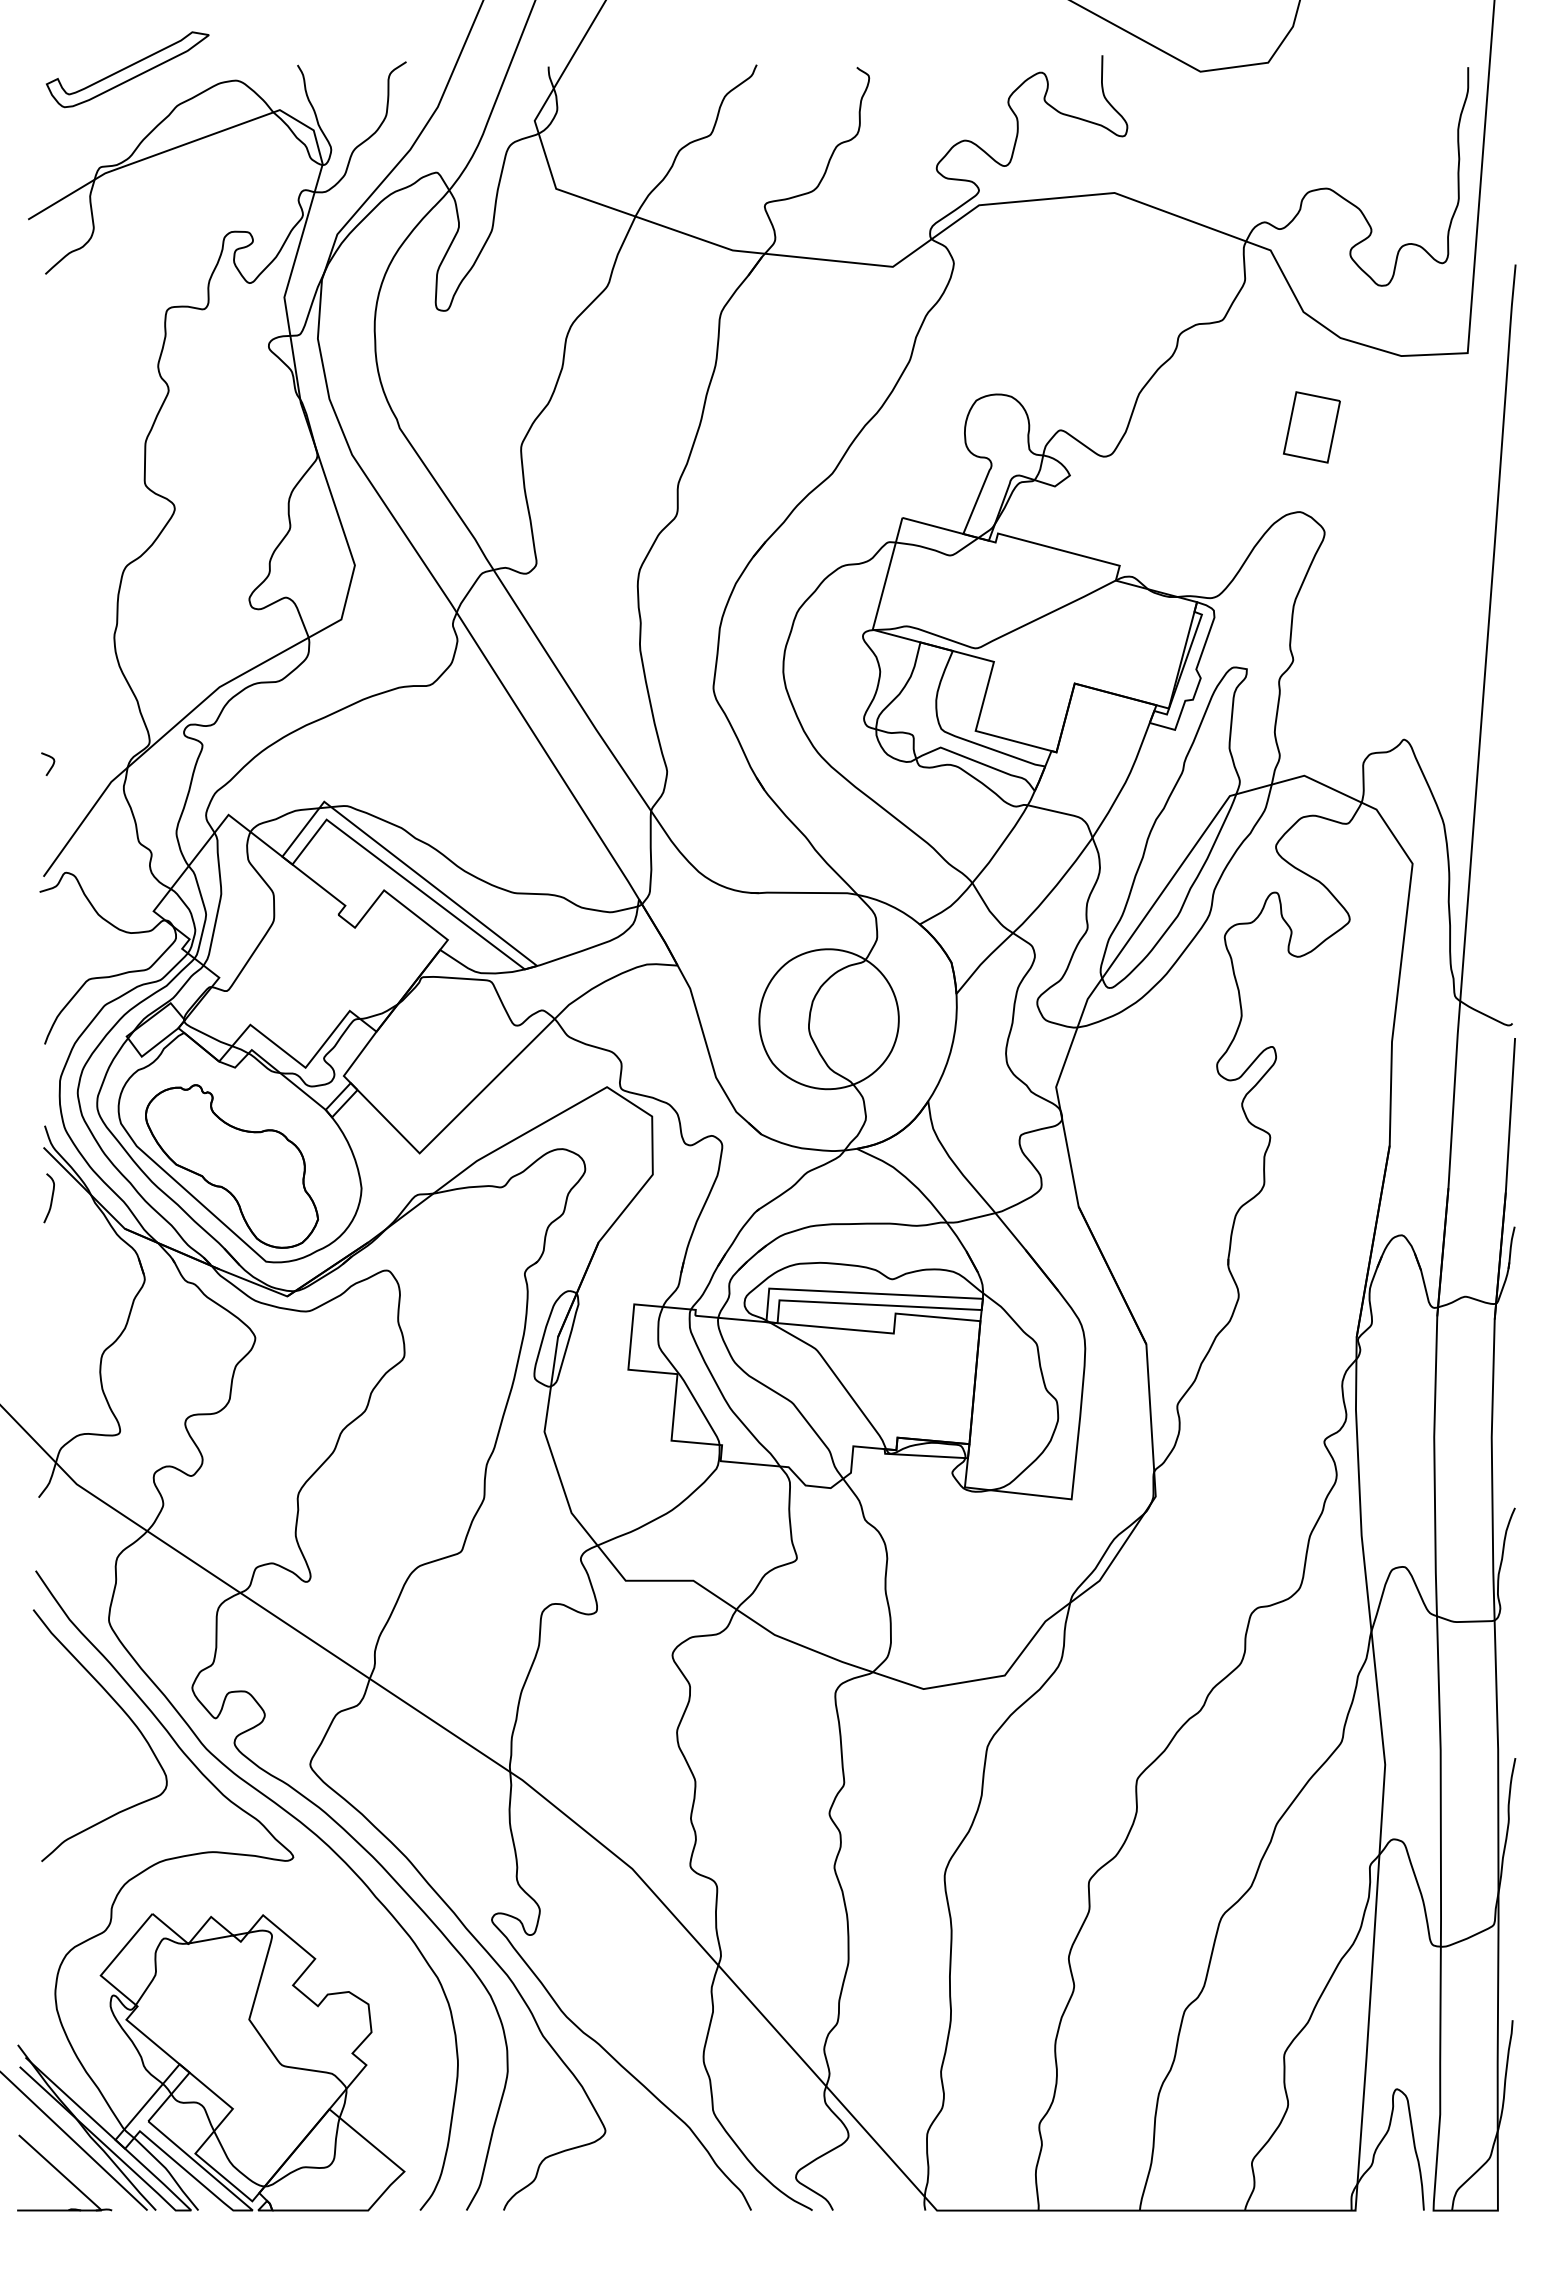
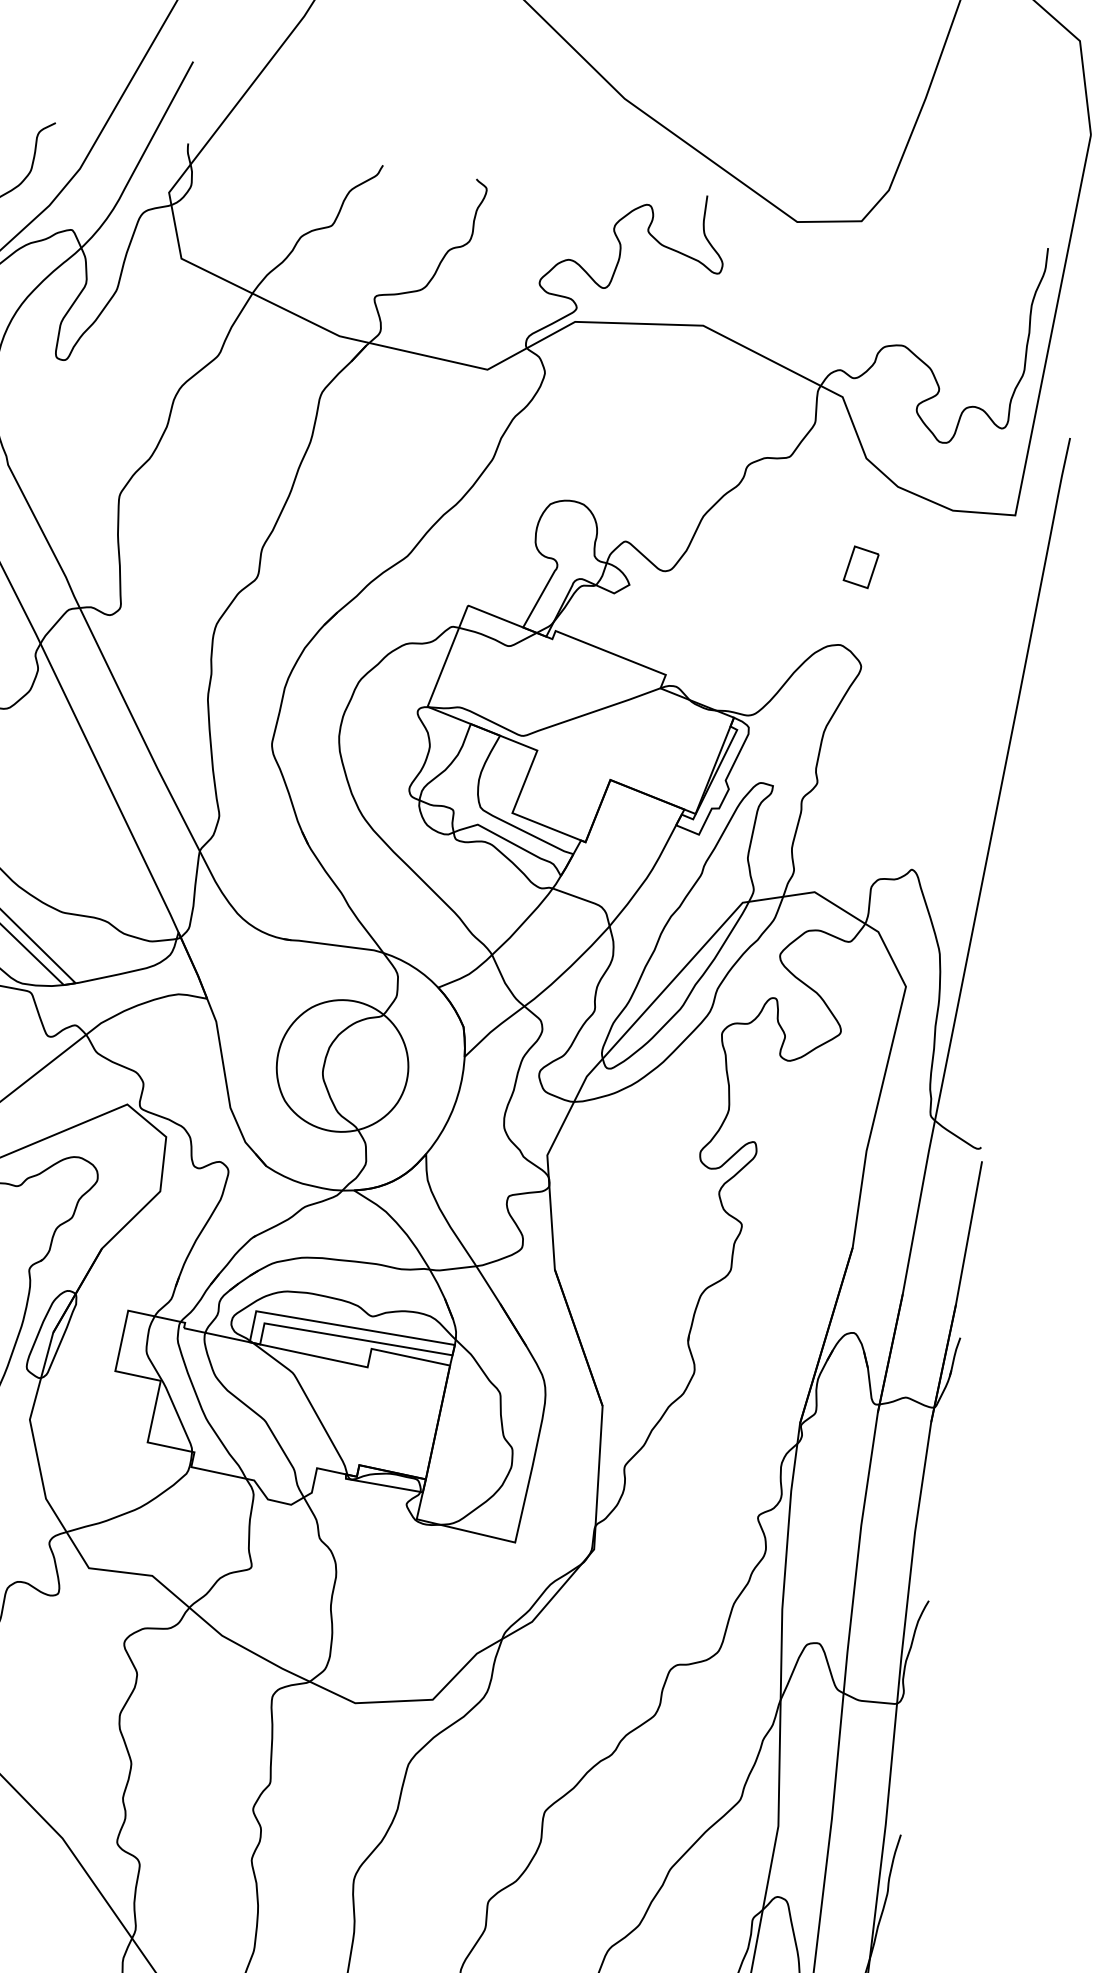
part: (1311, 427) -> (860, 567), size x0.6

